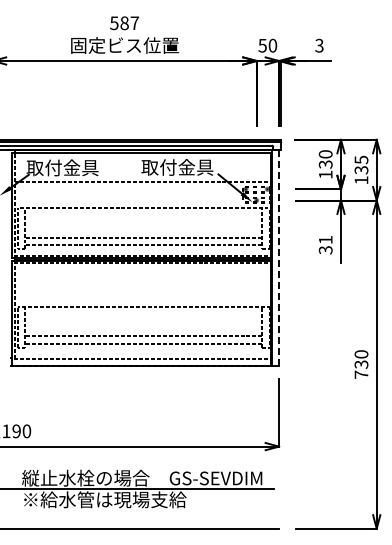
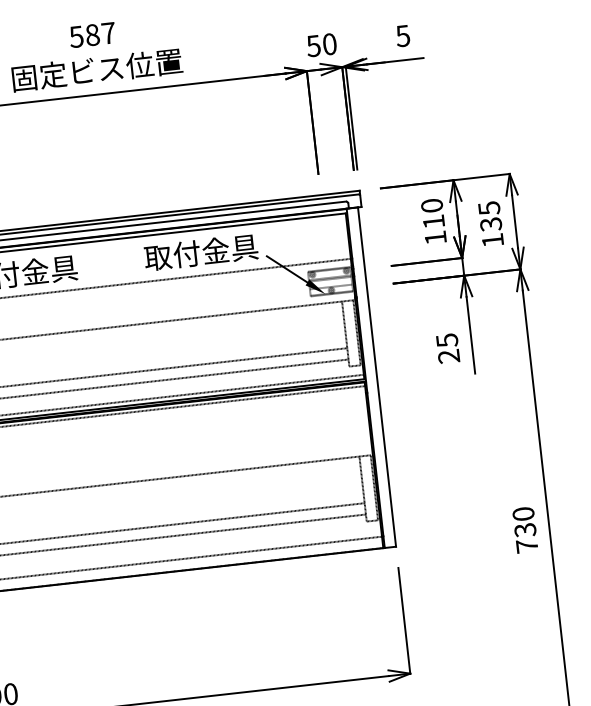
text: (319, 45) -> (403, 35), 3 -> 5
text: (325, 164) -> (433, 221), 130 -> 110
text: (325, 244) -> (447, 347), 31 -> 25
line: (279, 258) -> (377, 377), dashed -> solid

